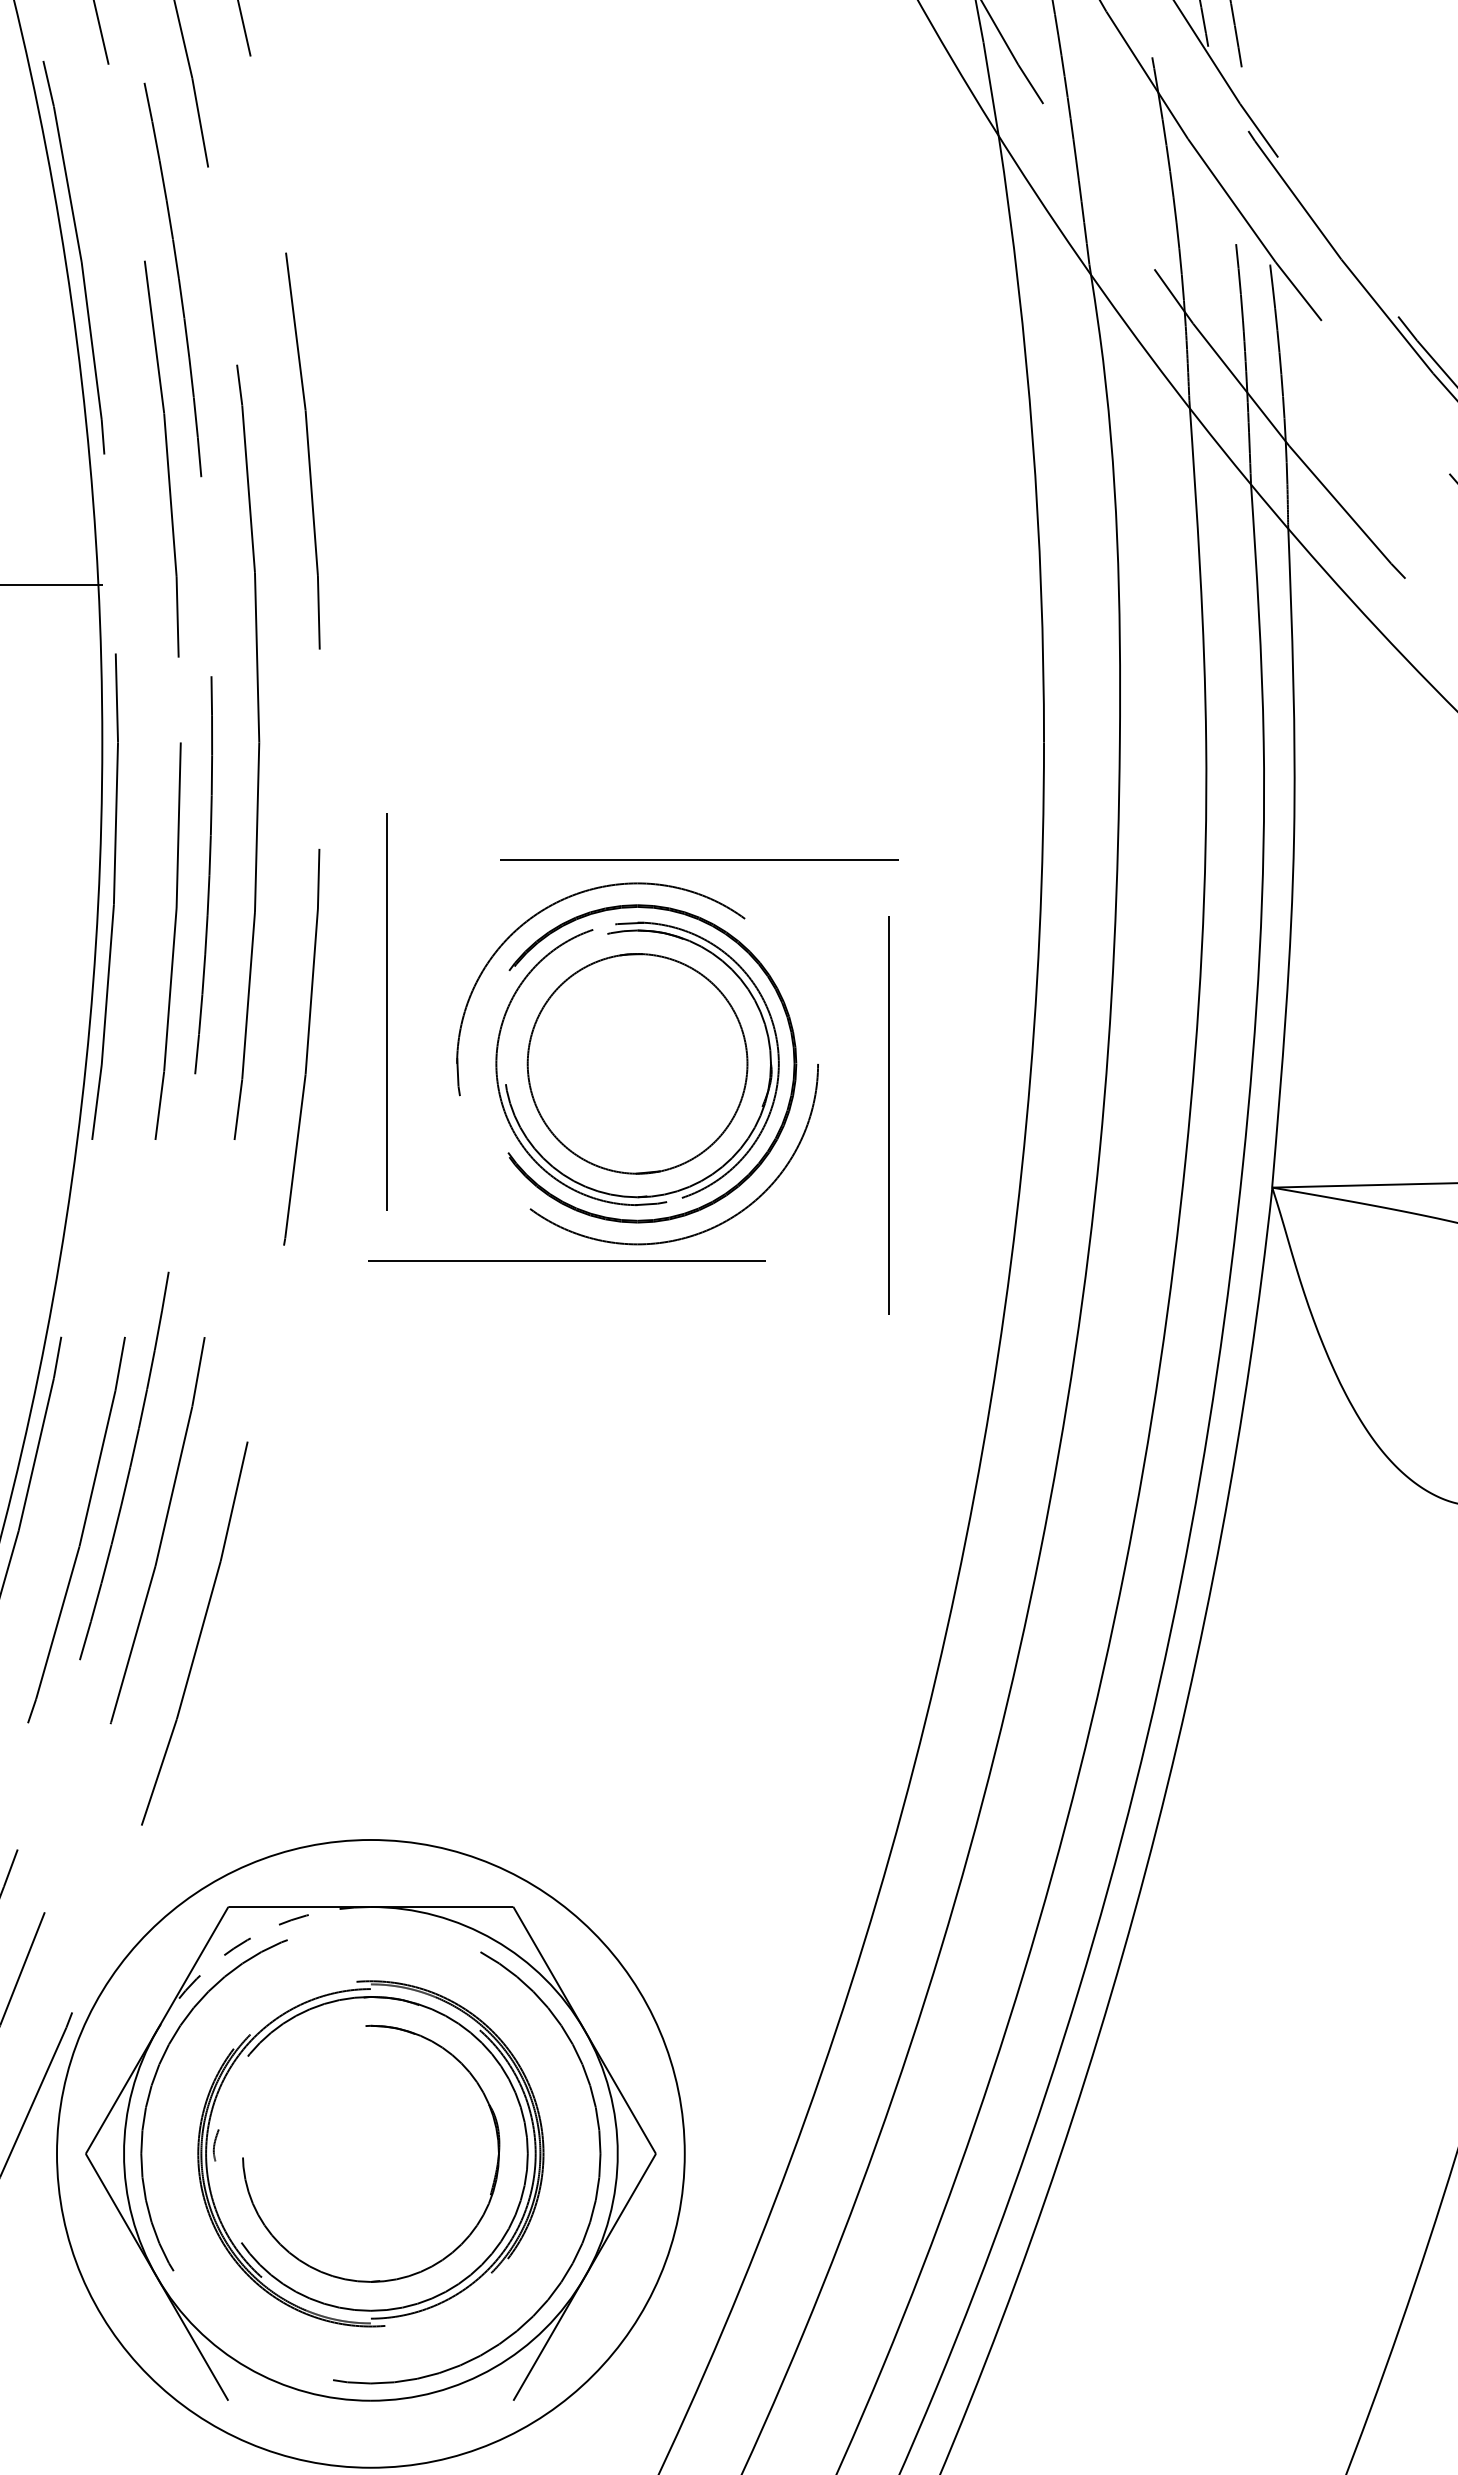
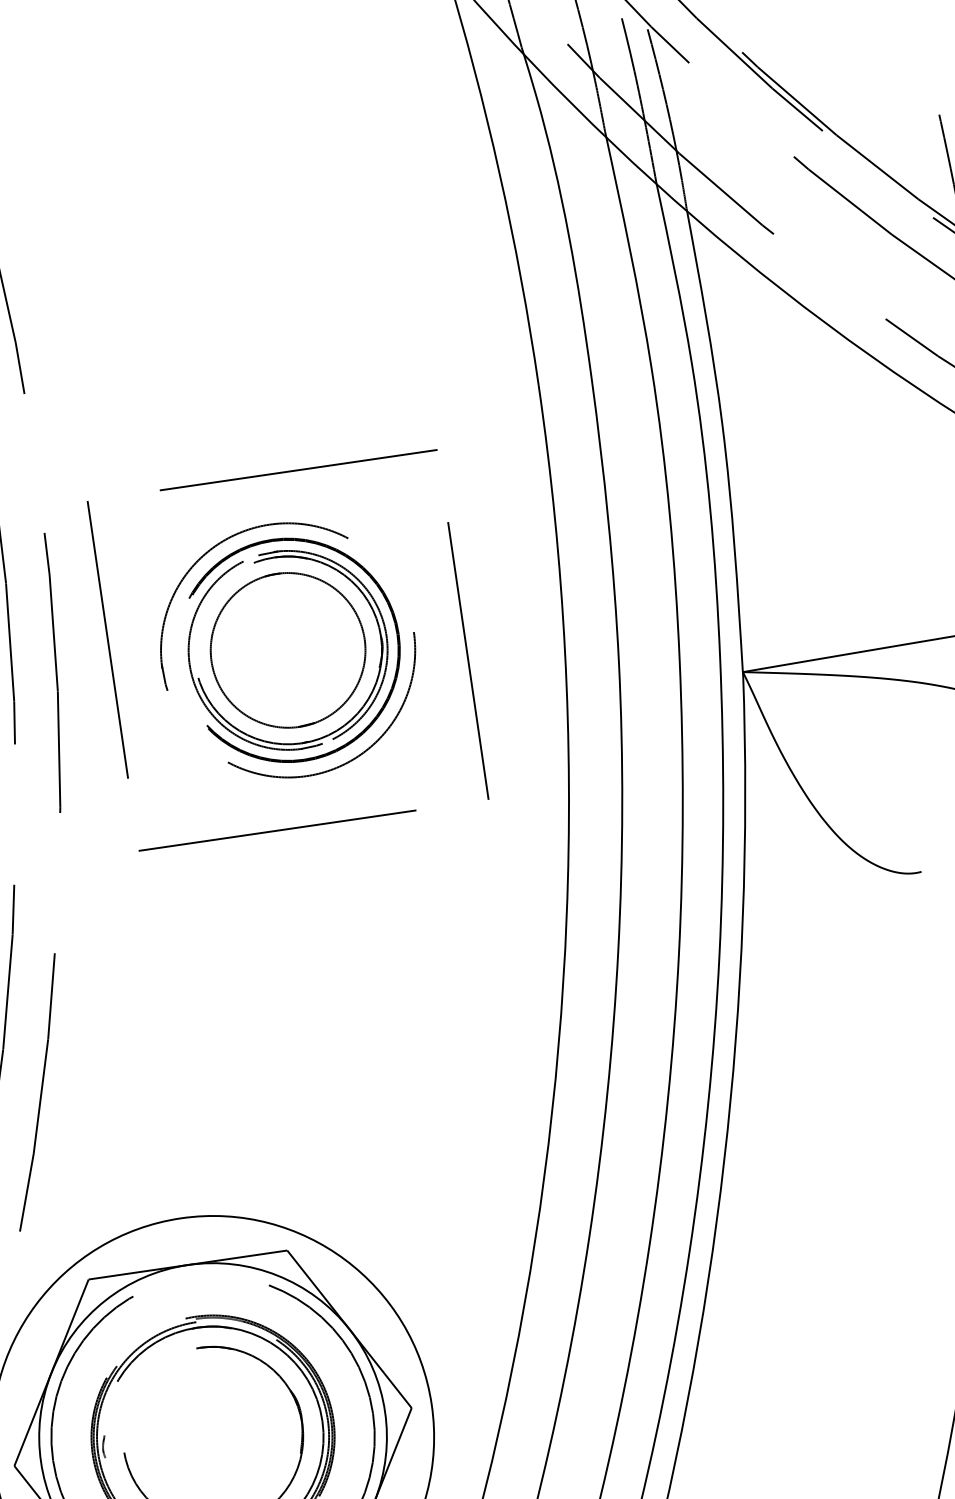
line: (699, 859) -> (298, 469), moved
line: (566, 1260) -> (277, 830), moved
arc: (247, 1940) -> (105, 1300), dashed -> solid

